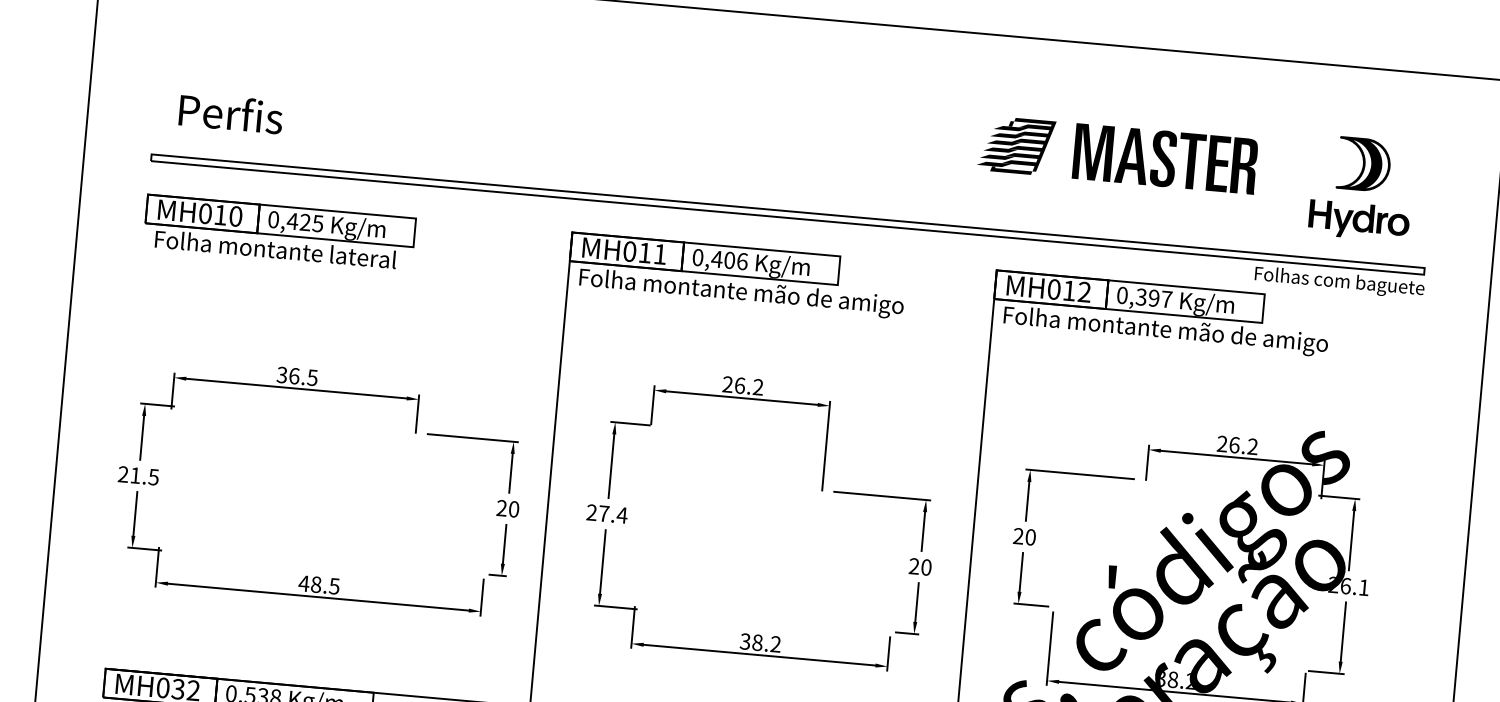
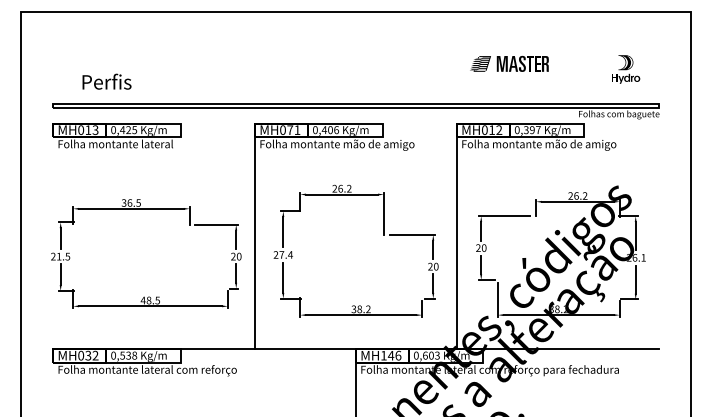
text: (230, 112) -> (106, 81), moved
part: (1118, 153) -> (509, 63), size x0.6
part: (1361, 188) -> (625, 69), size x0.6
text: (235, 215) -> (95, 129), MH010 -> MH013
text: (645, 251) -> (290, 129), MH011 -> MH071

